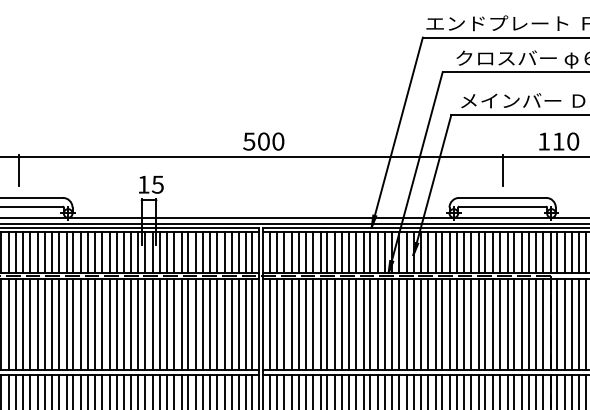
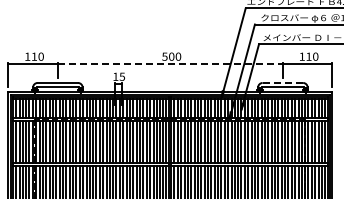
line: (261, 158) -> (170, 64), solid -> dashed
line: (501, 196) -> (282, 82), solid -> dashed

